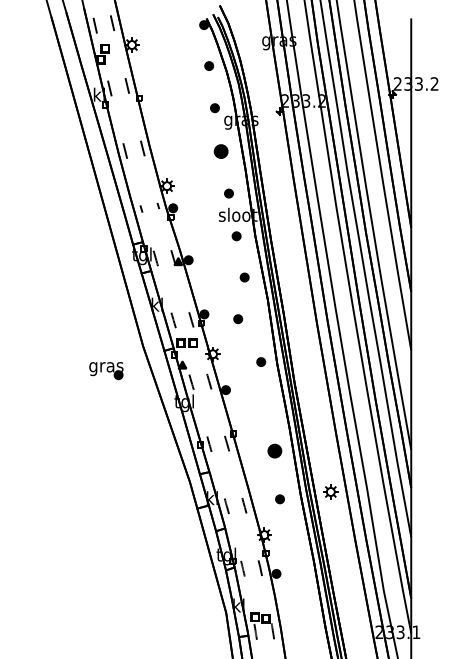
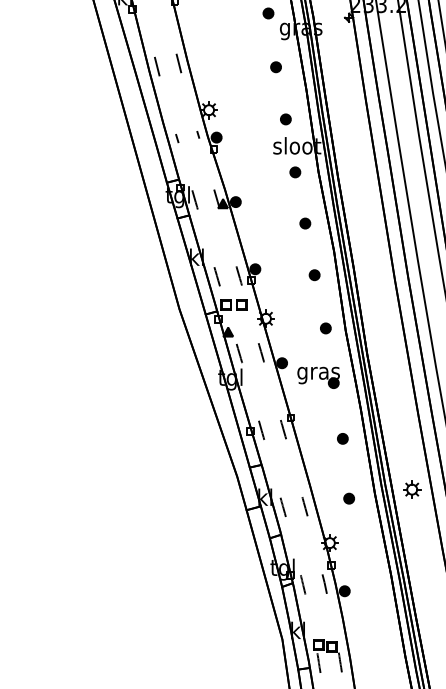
part: (220, 151) -> (275, 67), size x0.62
part: (238, 319) -> (315, 275), moved
part: (106, 371) -> (318, 378), moved
part: (274, 450) -> (342, 438), size x0.62

